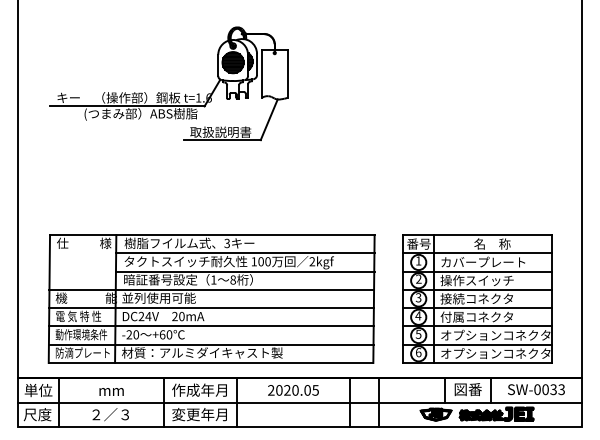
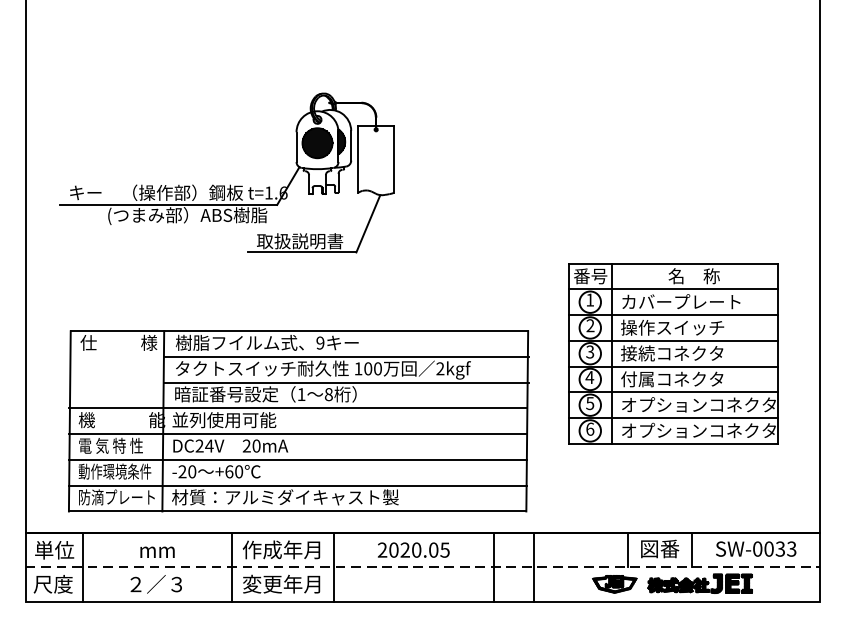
part: (167, 92) -> (225, 185), moved
text: (226, 243) -> (319, 343), 3 -> 9
part: (477, 298) -> (673, 352), moved
line: (300, 402) -> (423, 567), solid -> dashed

